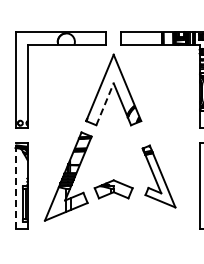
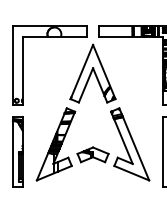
line: (105, 104) -> (86, 85), dashed -> solid
part: (158, 176) -> (129, 144), size x1.43
line: (15, 185) -> (12, 151), dashed -> solid

